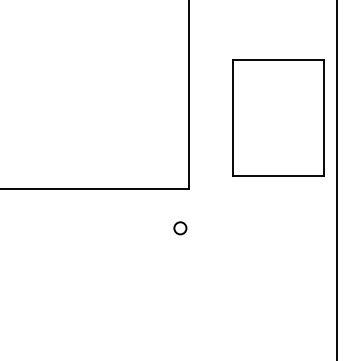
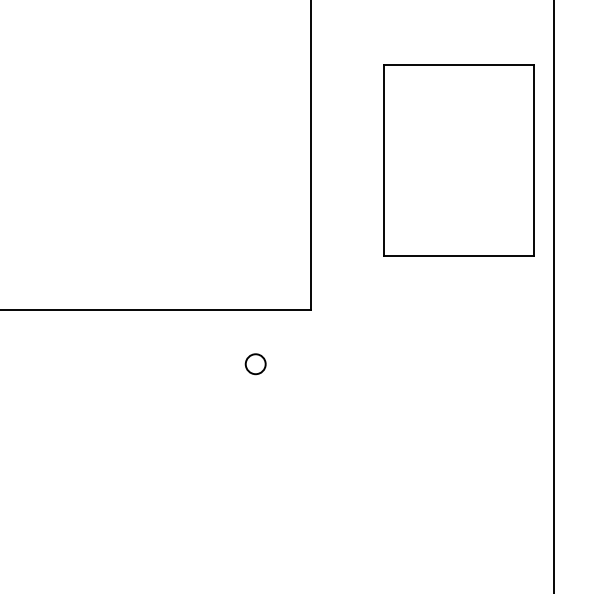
part: (278, 117) -> (458, 160), moved
circle: (180, 228) -> (255, 364), moved

